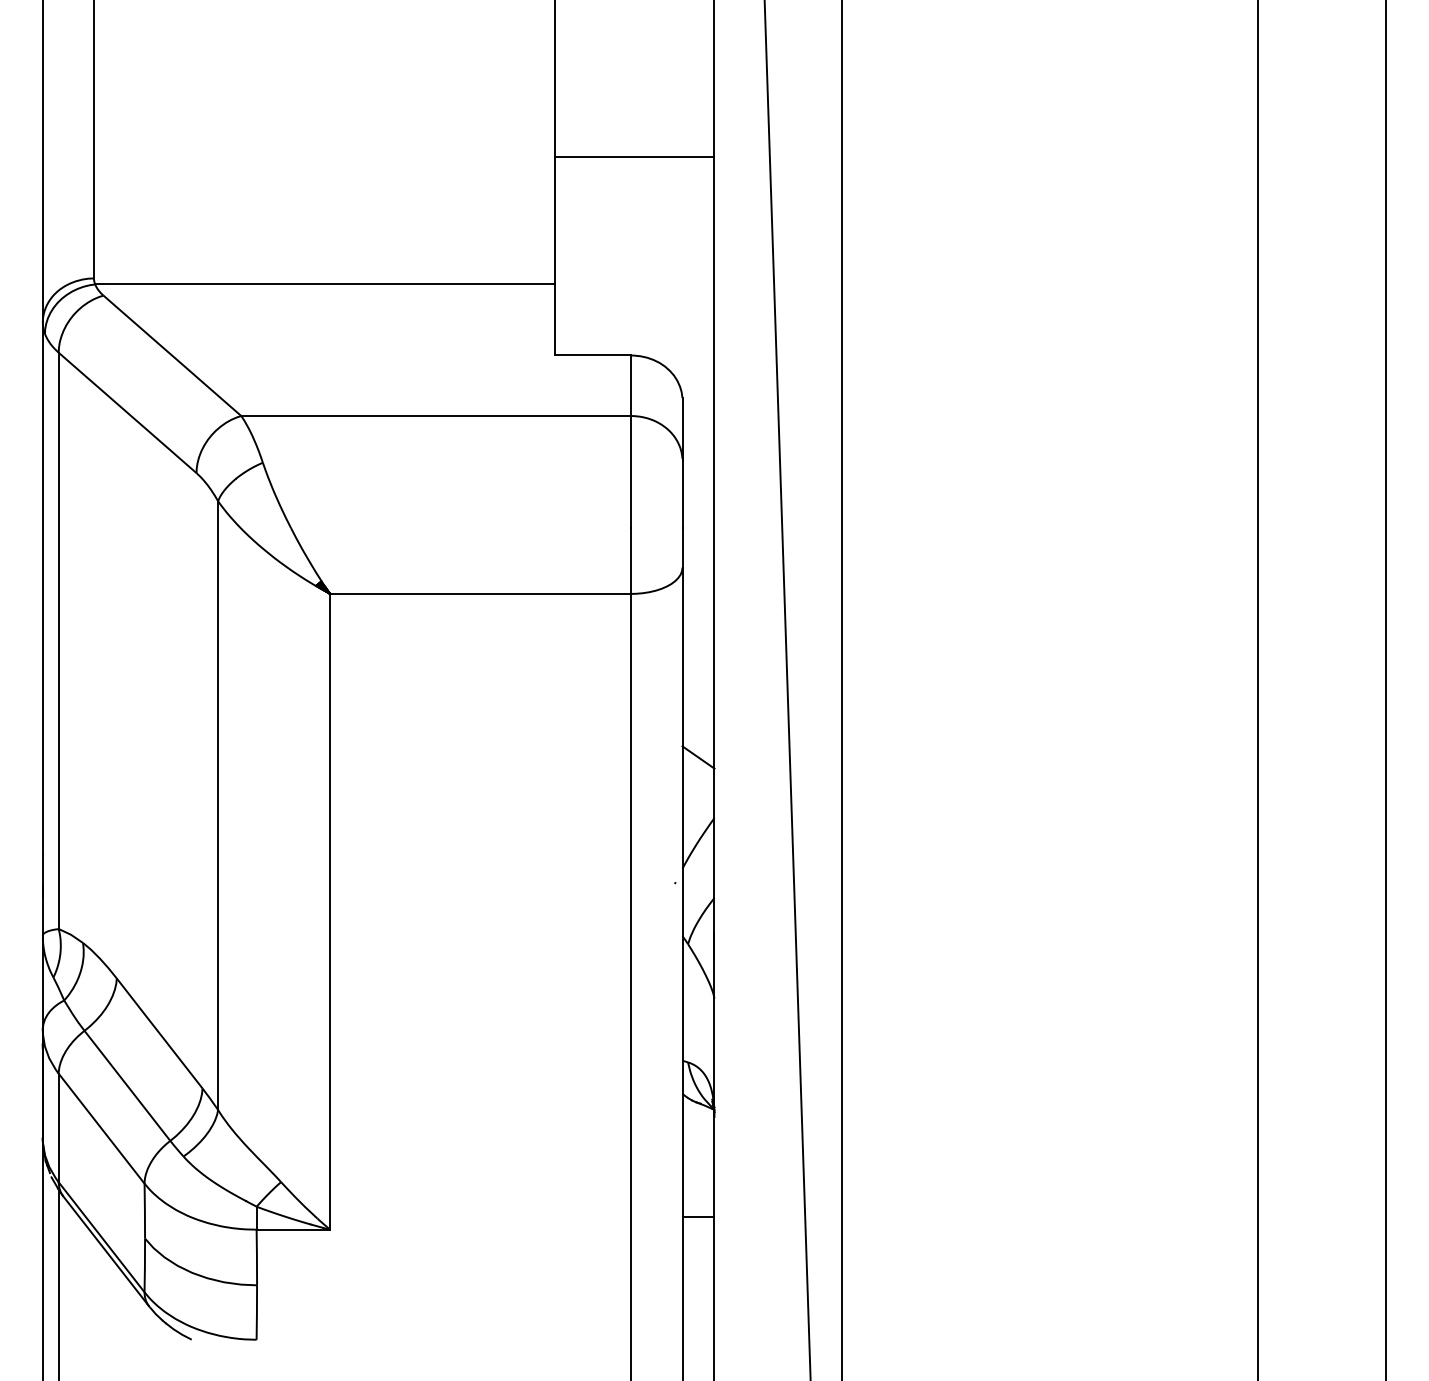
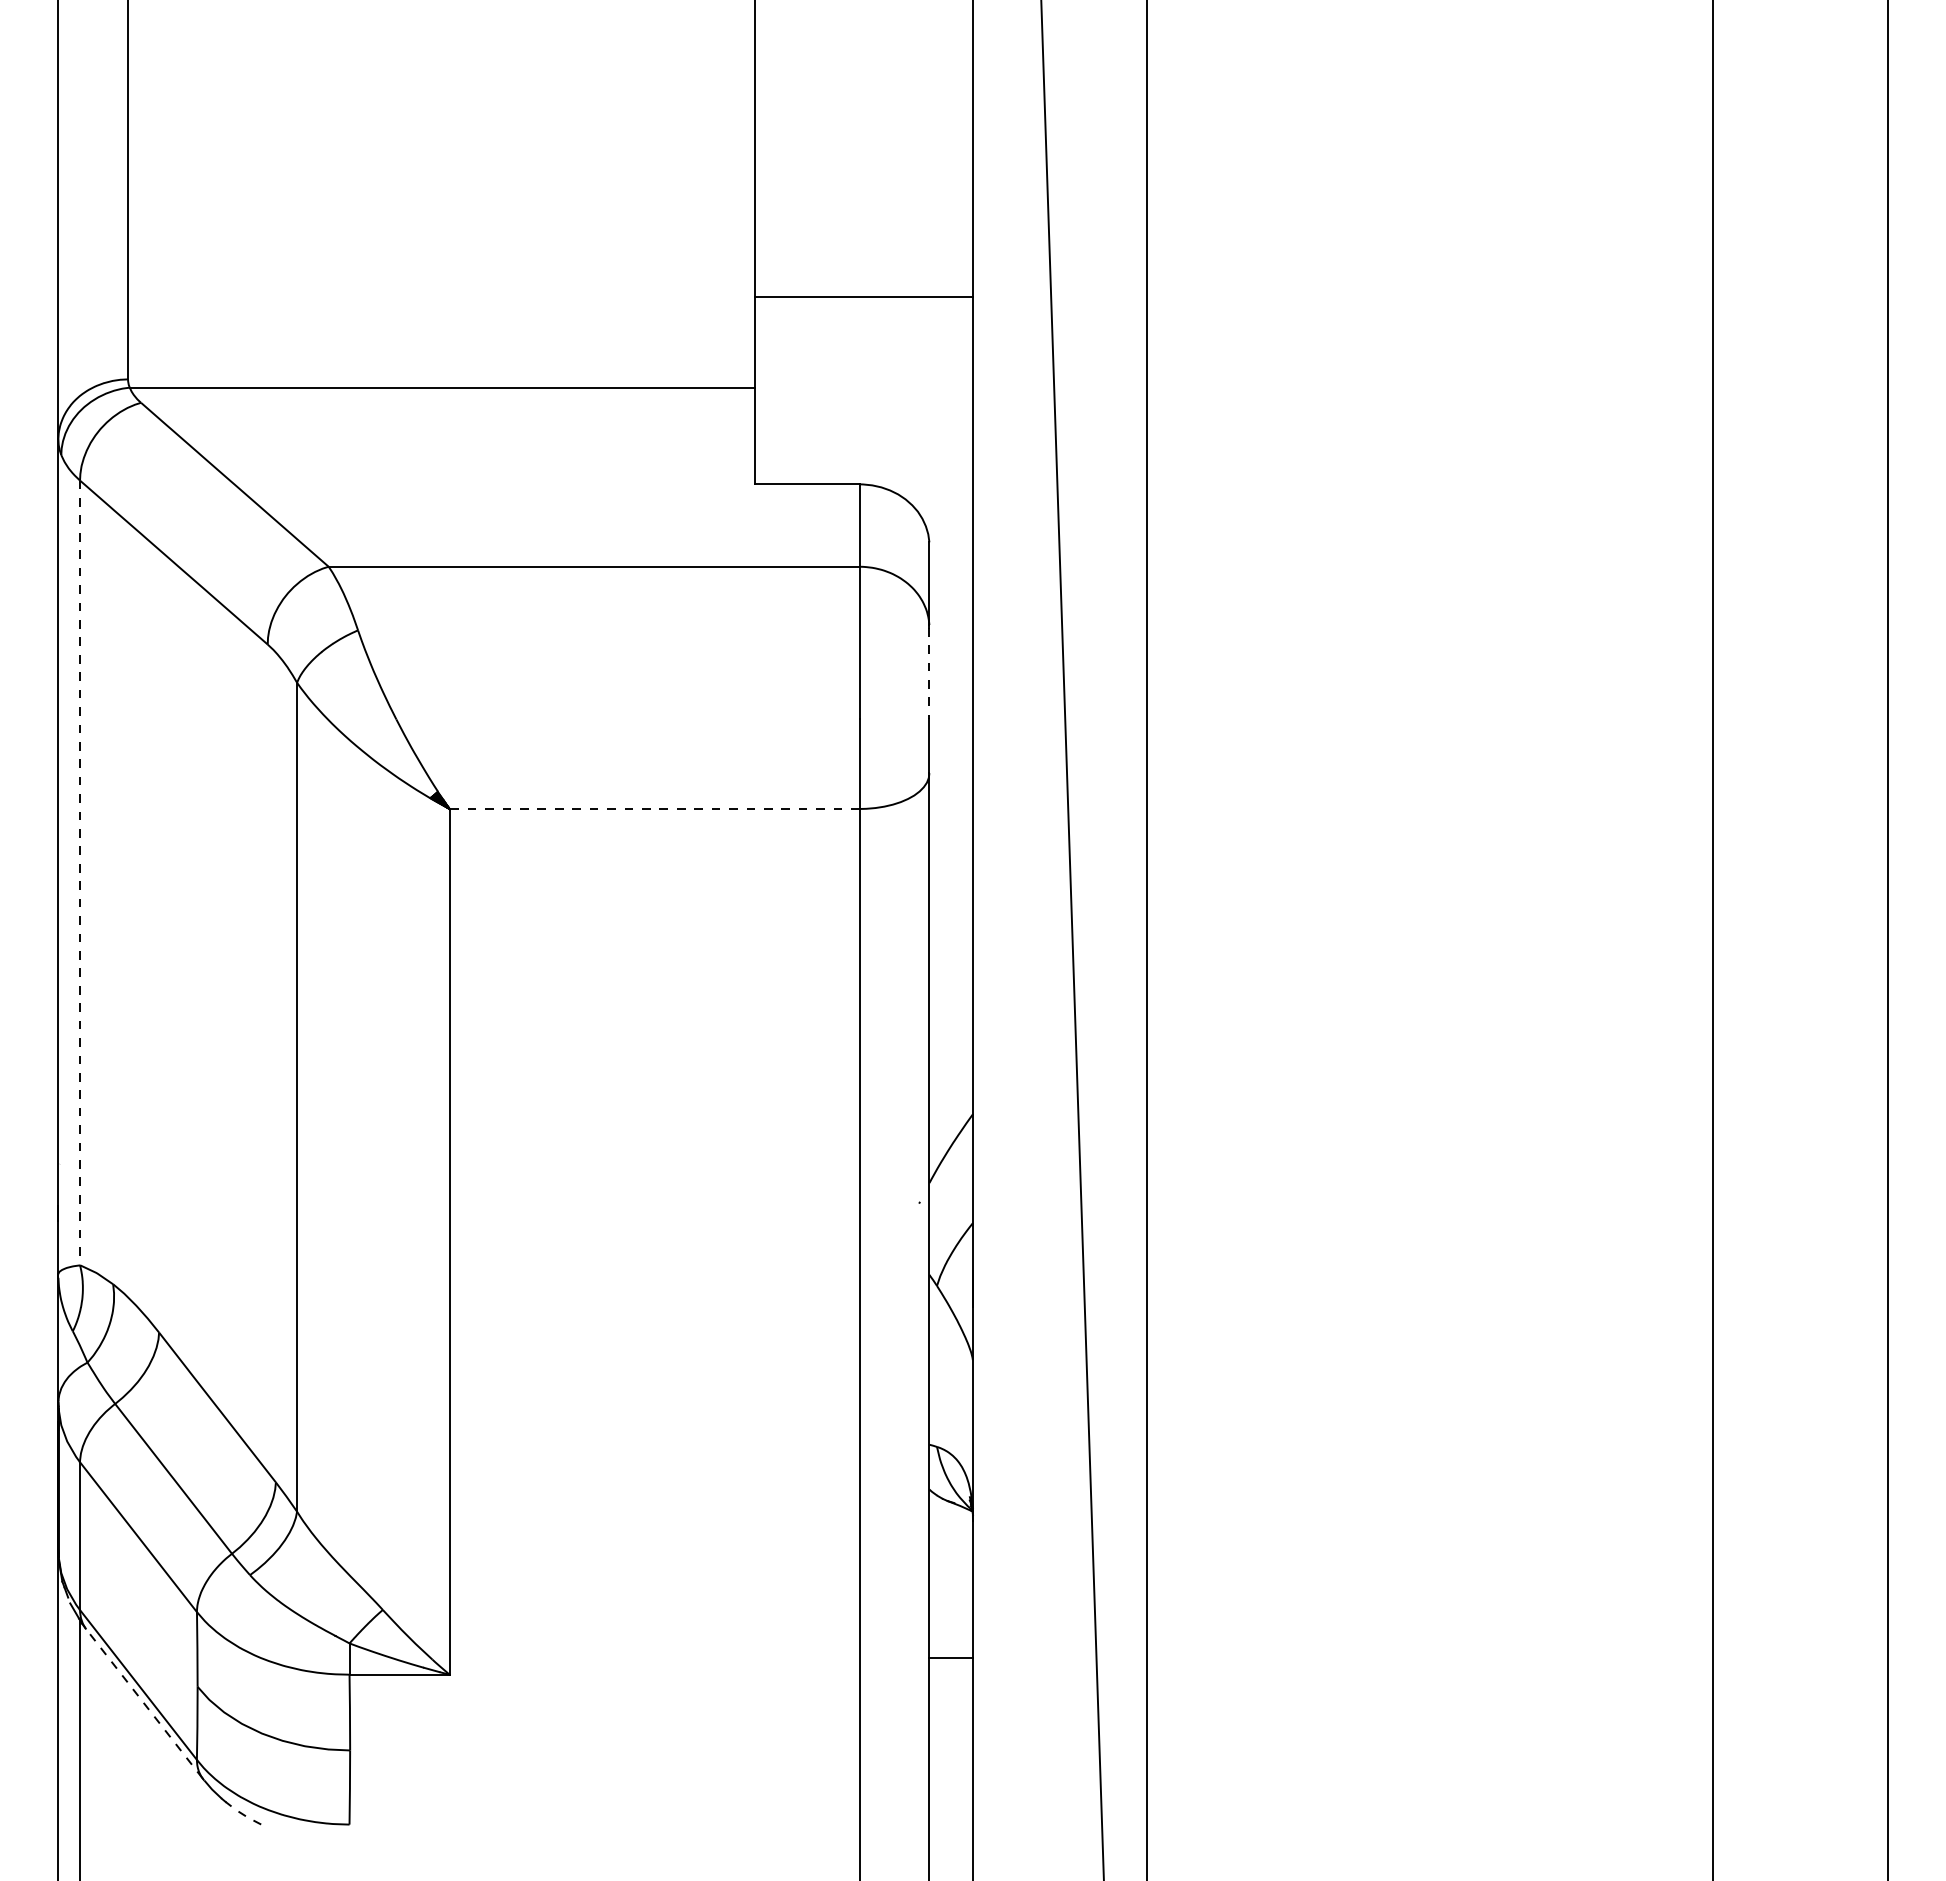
line: (634, 157) -> (863, 297), moved
line: (682, 494) -> (929, 673), solid -> dashed
line: (480, 594) -> (654, 809), solid -> dashed
line: (59, 641) -> (80, 873), solid -> dashed
line: (697, 757) -> (950, 1031), removed
line: (106, 1250) -> (144, 1703), solid -> dashed
line: (178, 1332) -> (242, 1814), solid -> dashed

